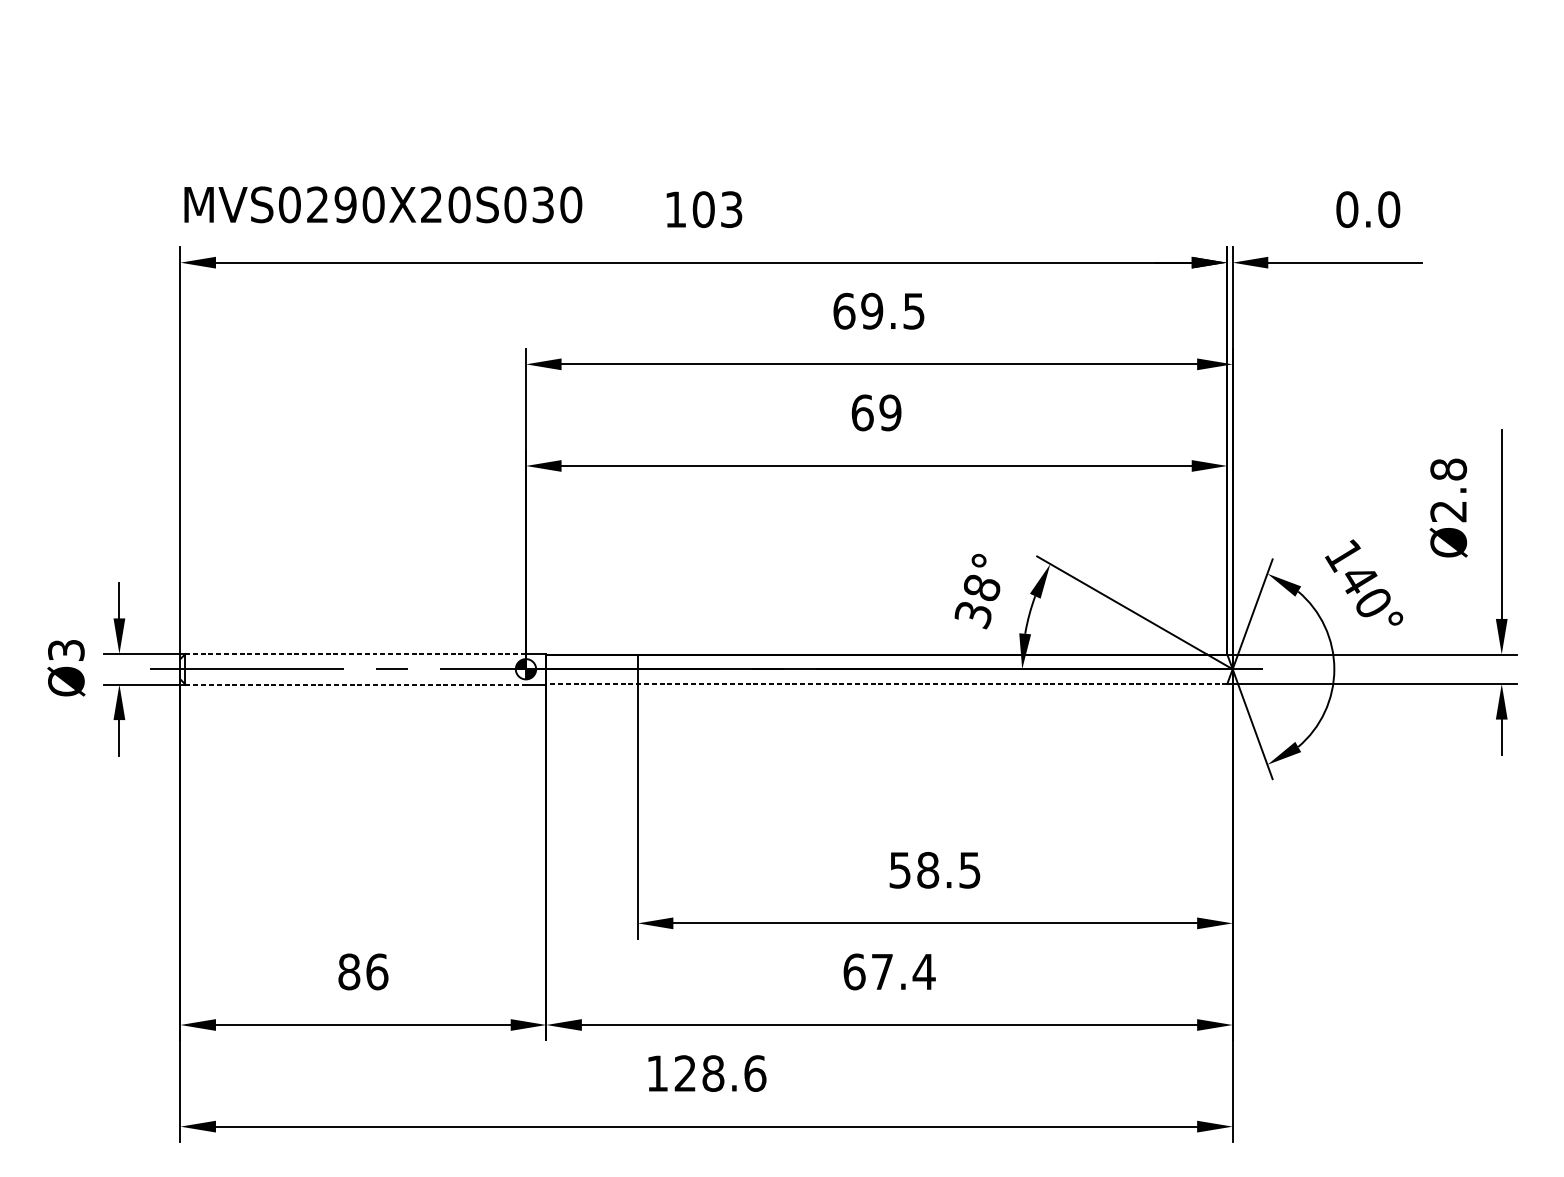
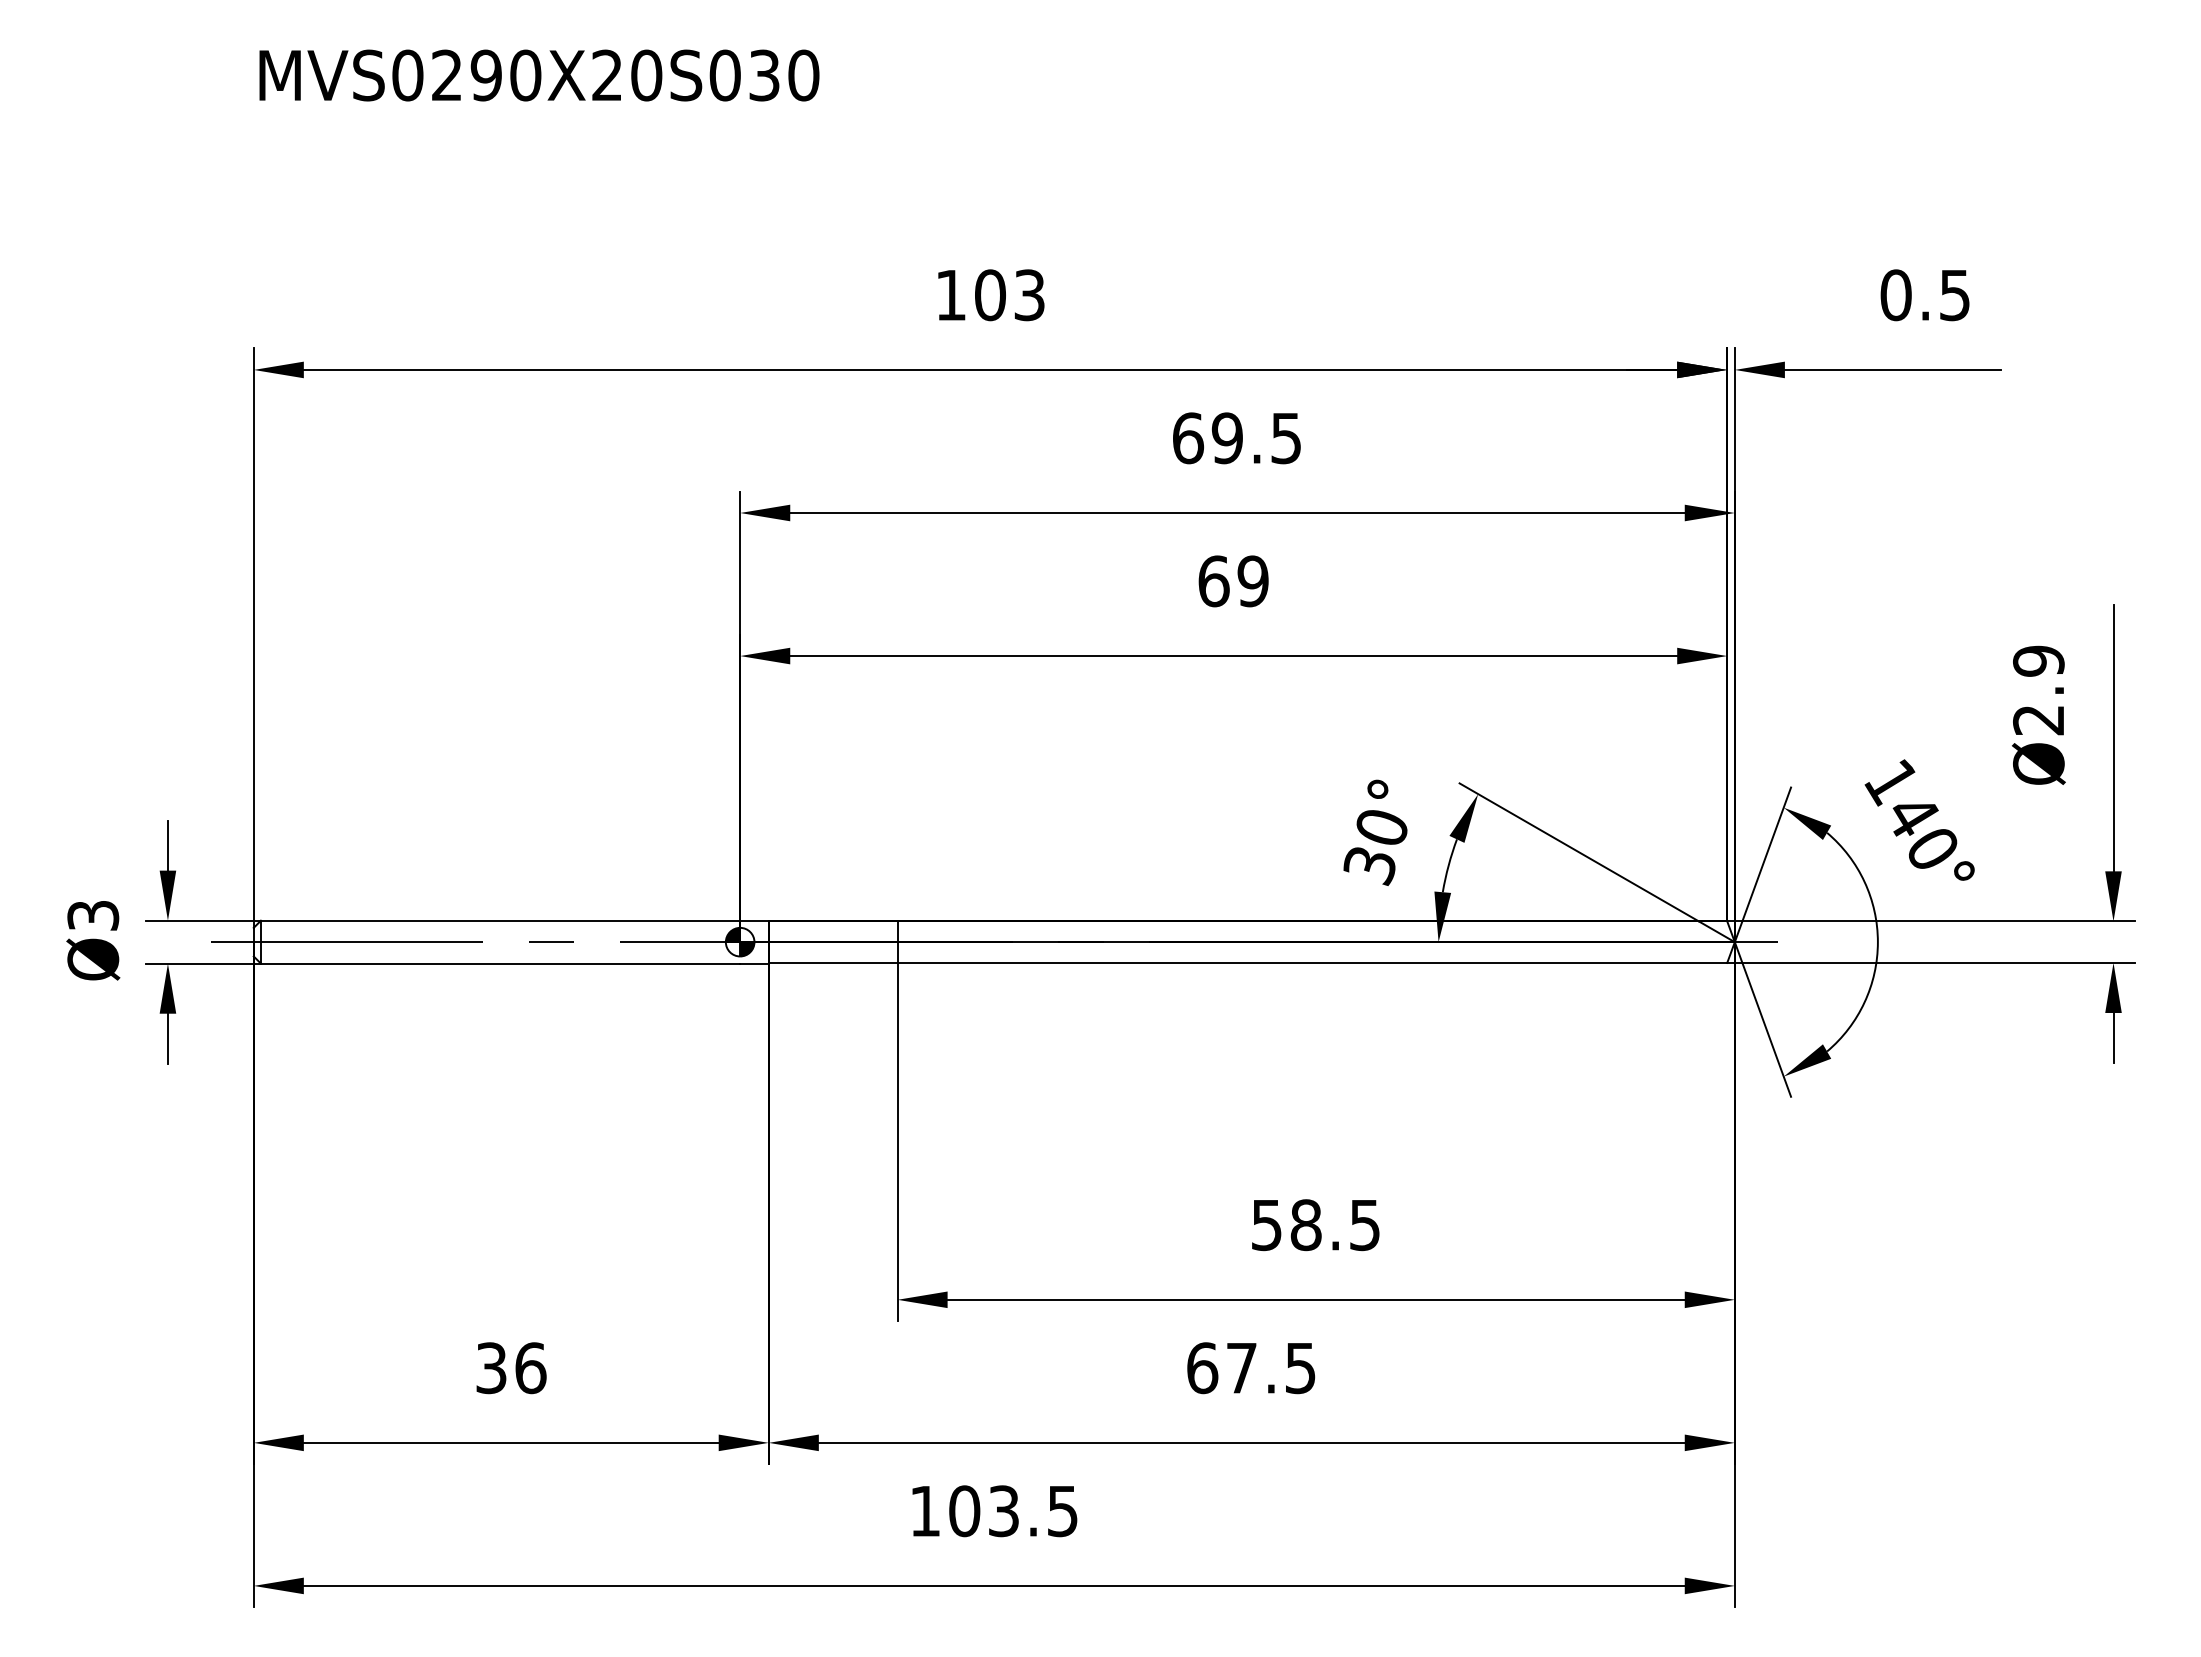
text: (383, 204) -> (539, 75), moved
text: (1388, 209) -> (1954, 295), 0.0 -> 0.5
text: (1448, 469) -> (2038, 660), Ø2.8 -> Ø2.9
text: (981, 587) -> (1381, 827), 38° -> 30°
line: (355, 653) -> (500, 920), dashed -> solid
line: (886, 683) -> (1247, 962), dashed -> solid
line: (355, 684) -> (500, 963), dashed -> solid
text: (349, 972) -> (491, 1368), 86 -> 36
text: (924, 972) -> (1300, 1368), 67.4 -> 67.5
text: (720, 1073) -> (1013, 1511), 128.6 -> 103.5

